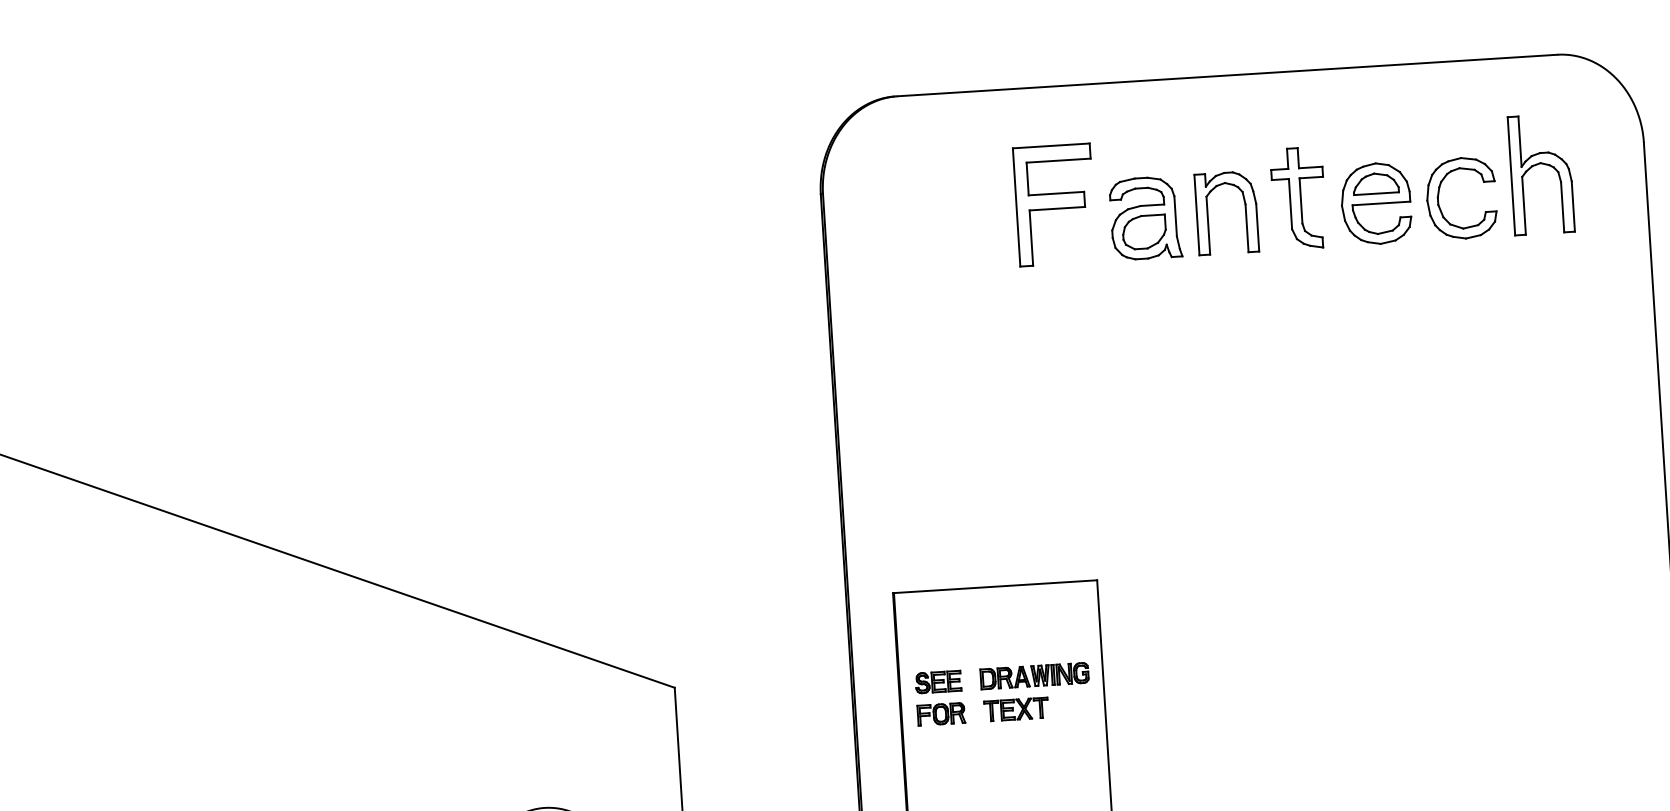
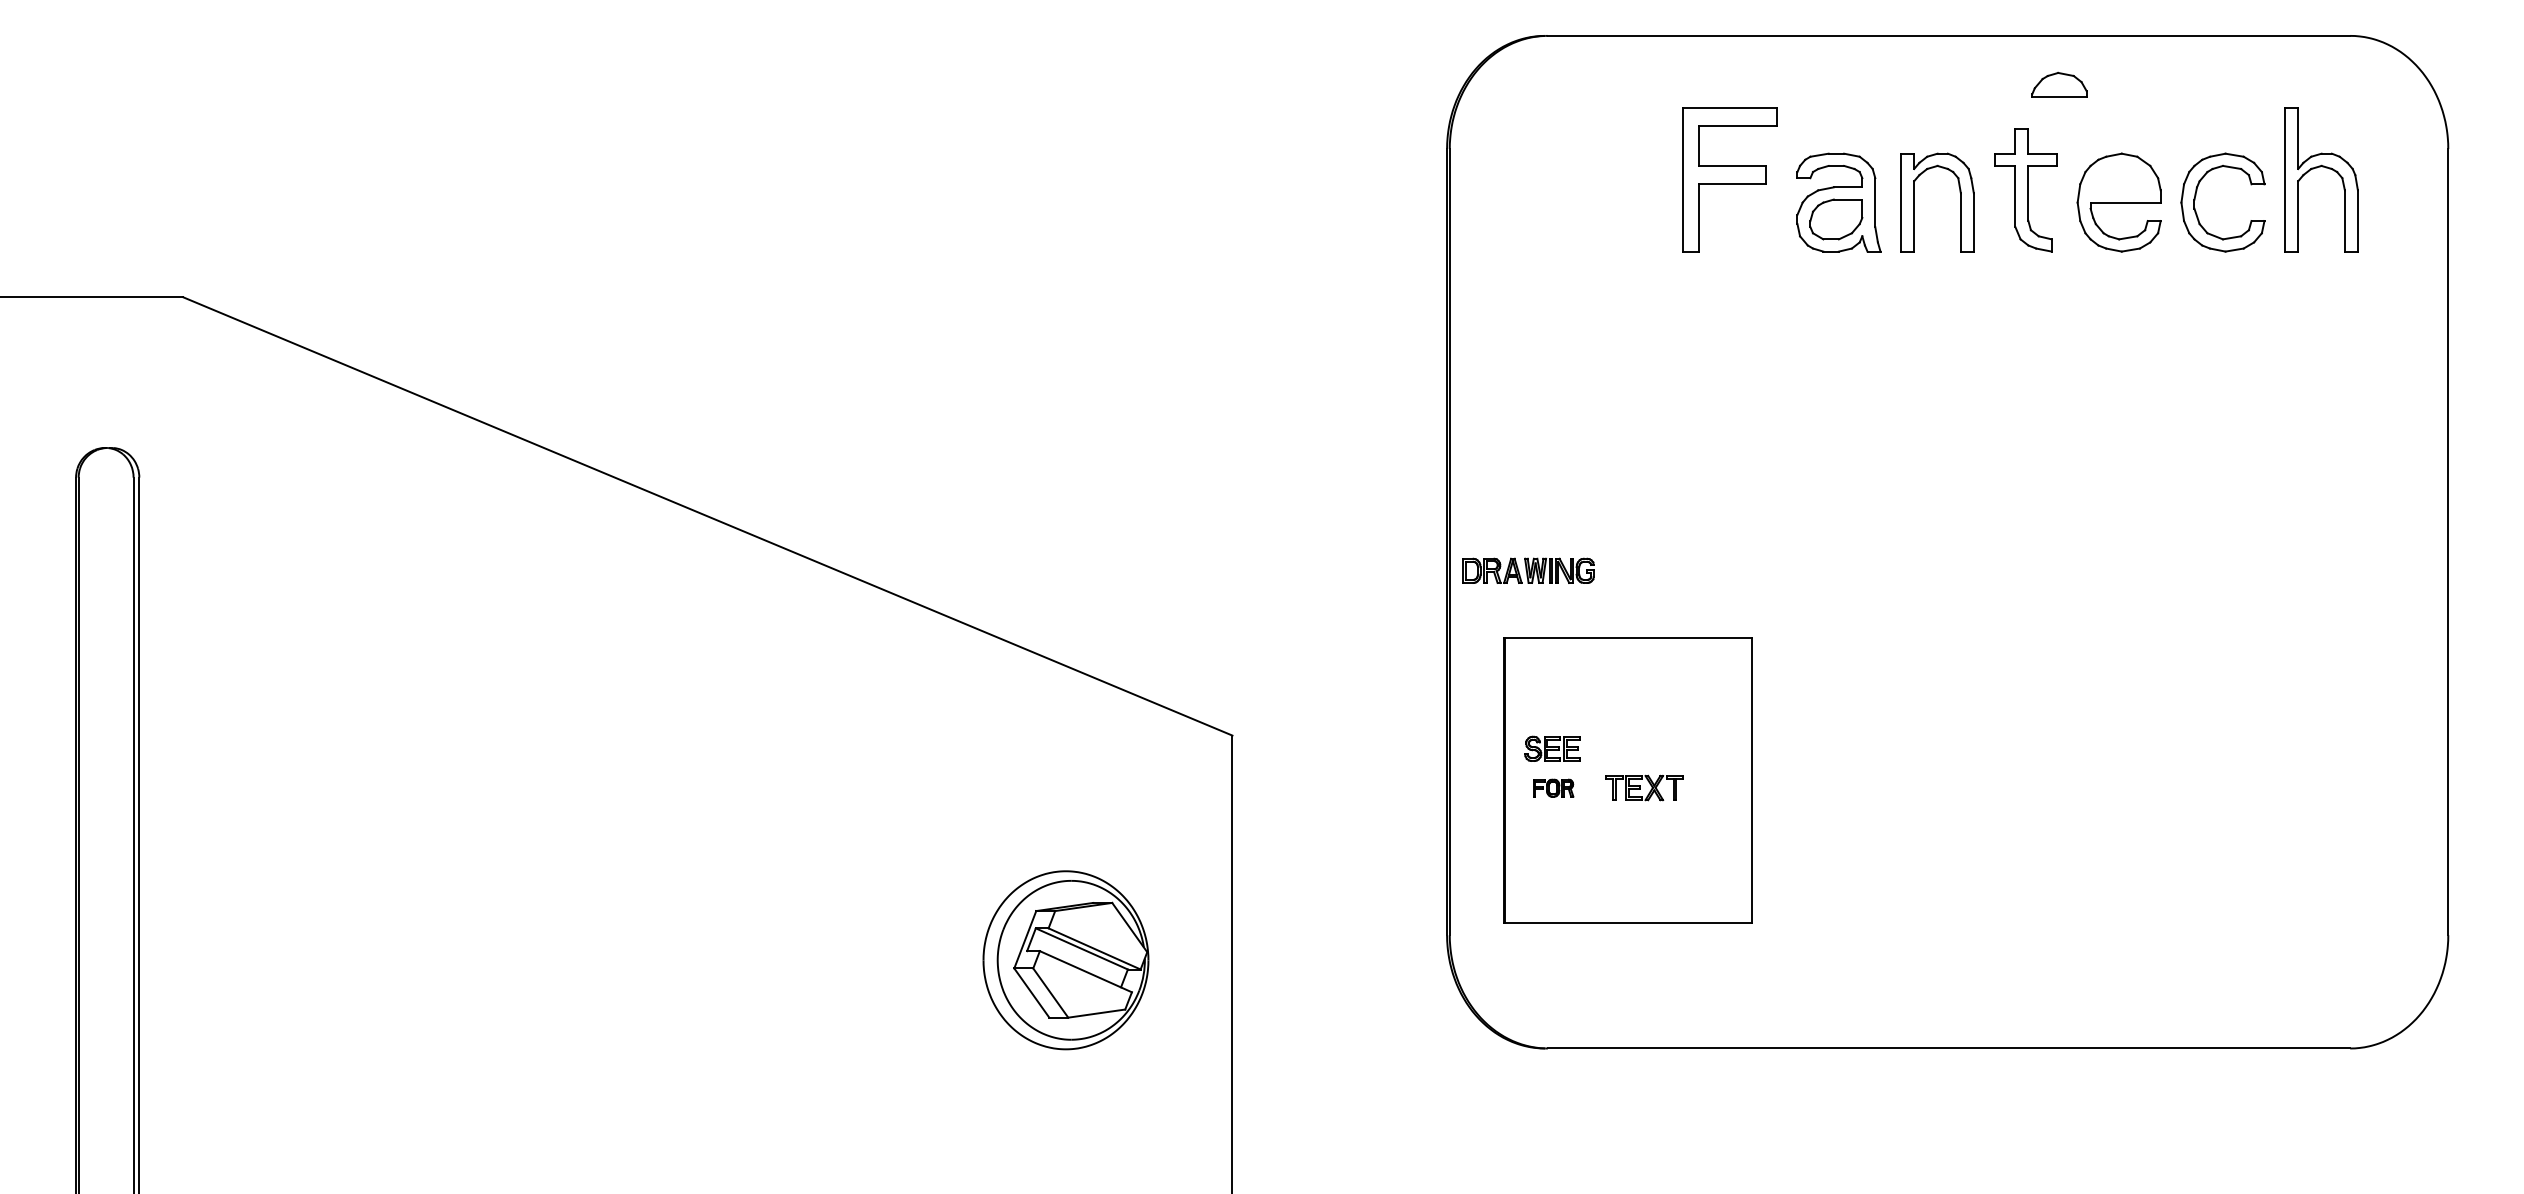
part: (1375, 183) -> (2059, 84), moved
part: (1034, 675) -> (1528, 570), moved
part: (941, 714) -> (1553, 788), size x0.7

